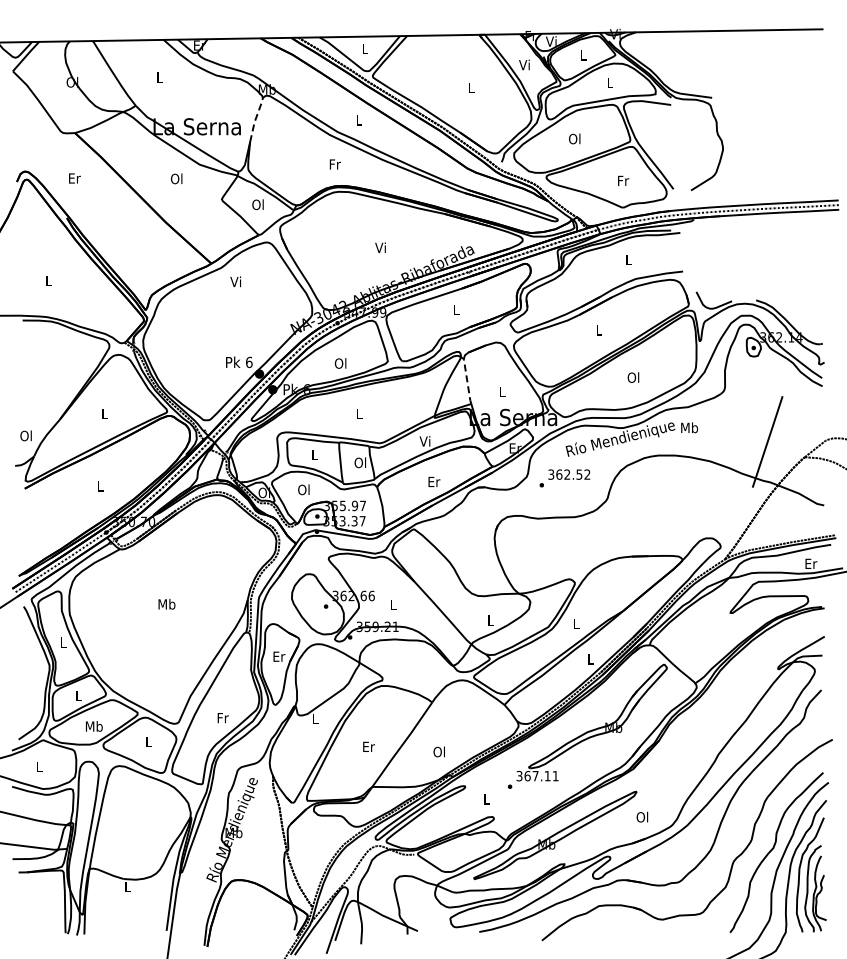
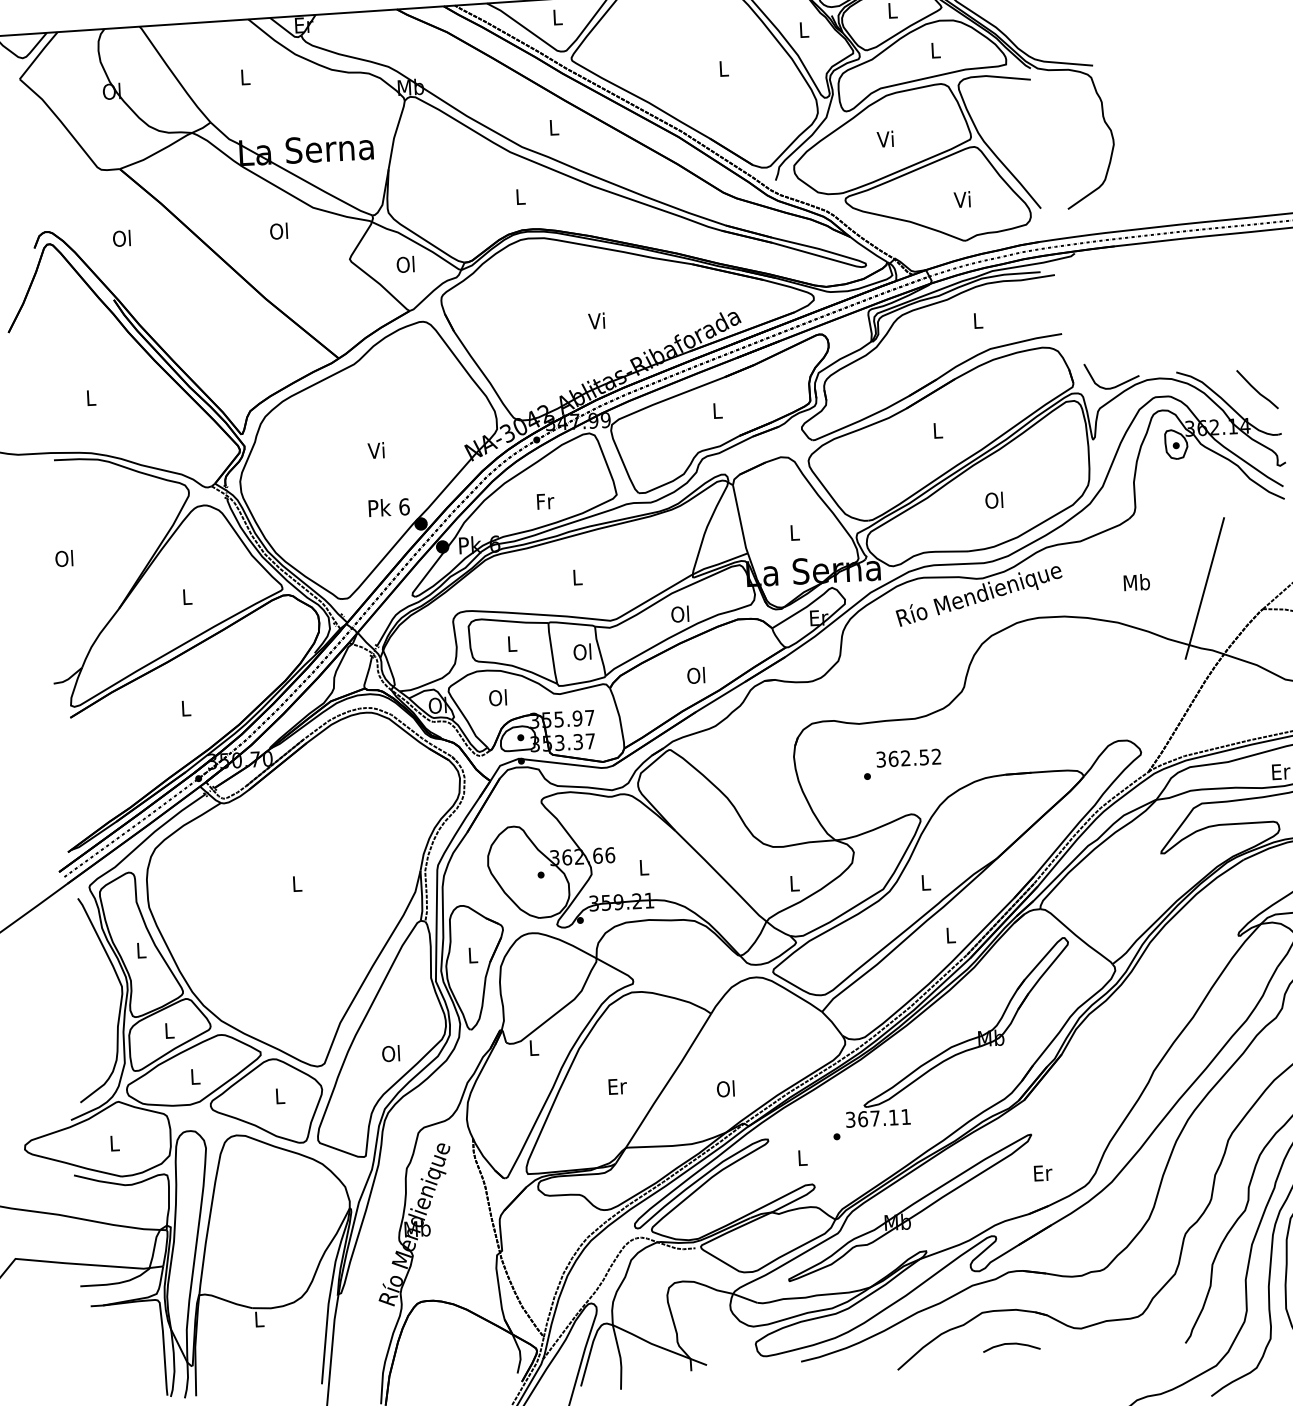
text: (524, 64) -> (803, 29), Vi -> L
line: (255, 119) -> (395, 134), dashed -> solid
text: (574, 138) -> (885, 138), Ol -> Vi
text: (334, 164) -> (519, 197), Fr -> L
text: (74, 178) -> (122, 238), Er -> Ol
text: (623, 180) -> (963, 199), Fr -> Vi
text: (235, 281) -> (375, 450), moved
line: (807, 313) -> (1255, 388), added
text: (340, 363) -> (544, 501), Ol -> Fr
line: (467, 381) -> (740, 519), dashed -> solid
text: (689, 427) -> (1136, 582), moved
text: (25, 435) -> (63, 558), moved
text: (424, 441) -> (679, 614), Vi -> Ol
text: (564, 478) -> (901, 764), moved
text: (433, 481) -> (695, 675), Er -> Ol
text: (166, 604) -> (296, 884), Mb -> L
text: (279, 656) -> (473, 955), Er -> L
text: (222, 717) -> (390, 1053), Fr -> Ol
text: (93, 726) -> (194, 1076), Mb -> L
text: (642, 816) -> (1042, 1172), Ol -> Er
curve: (616, 928) -> (1011, 1345), added

